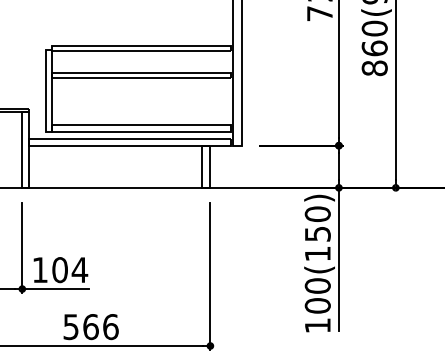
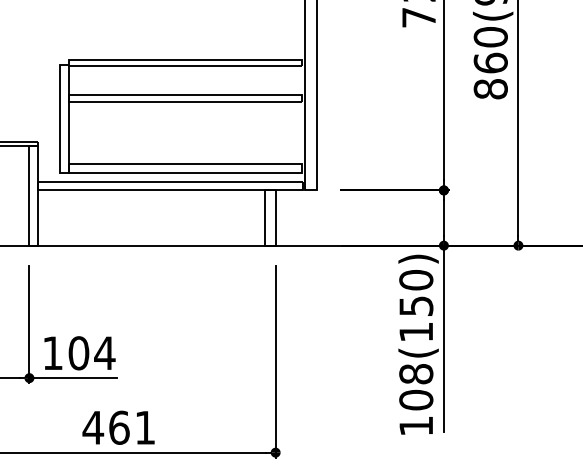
text: (317, 285) -> (416, 373), 100(150) -> 108(150)
text: (90, 326) -> (118, 427), 566 -> 461

